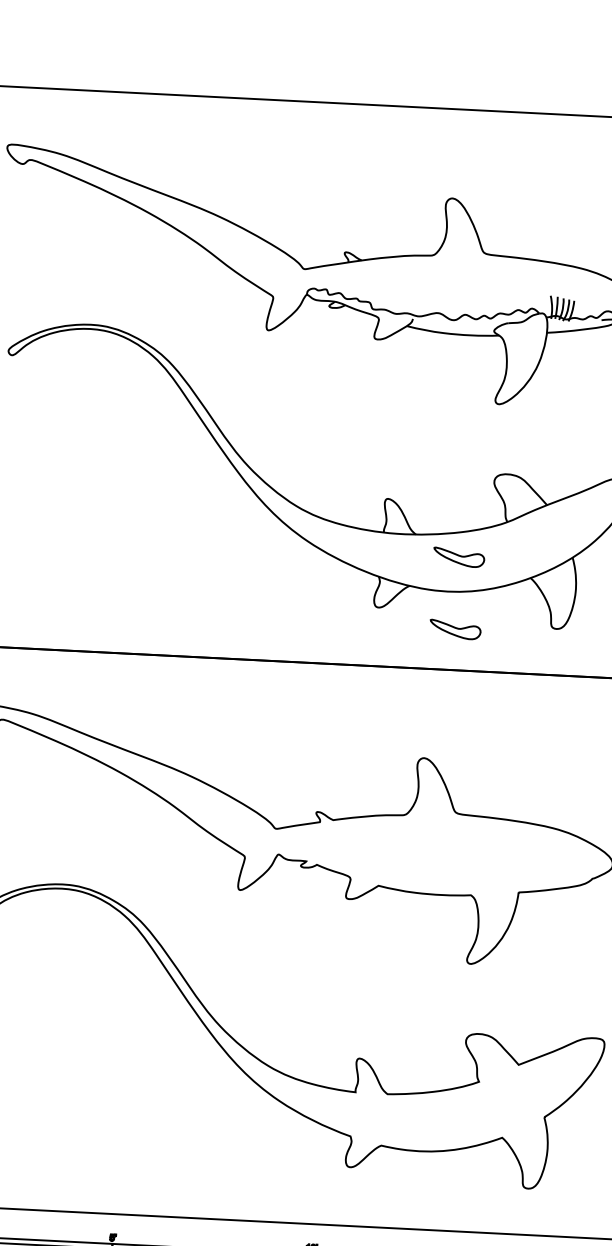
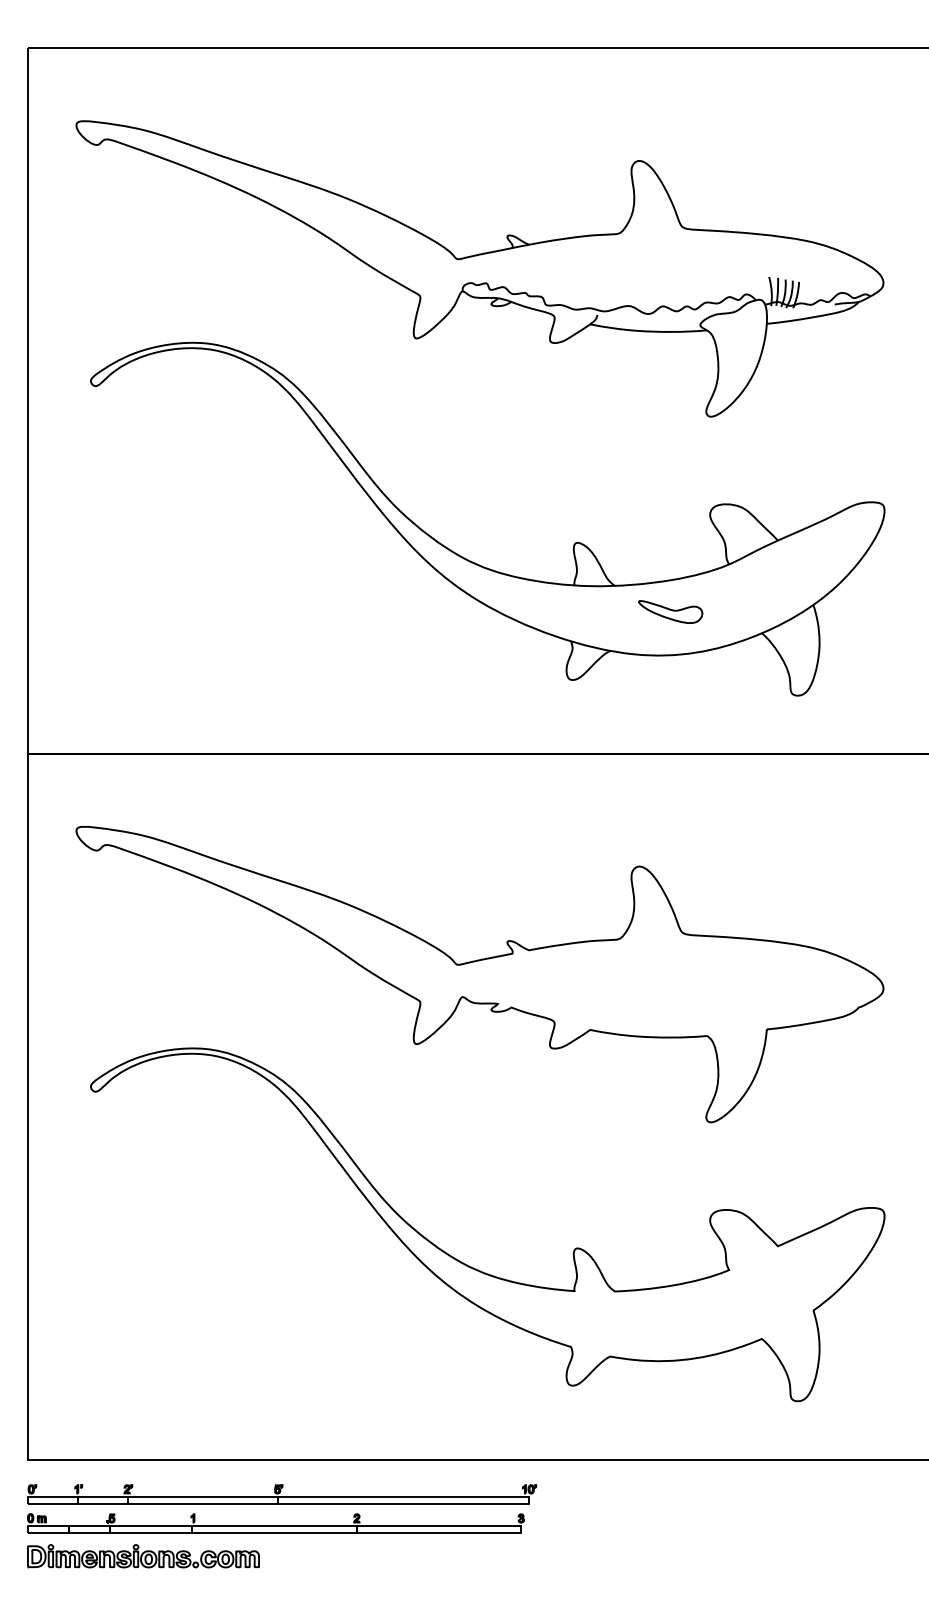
part: (455, 629) -> (670, 702), removed

